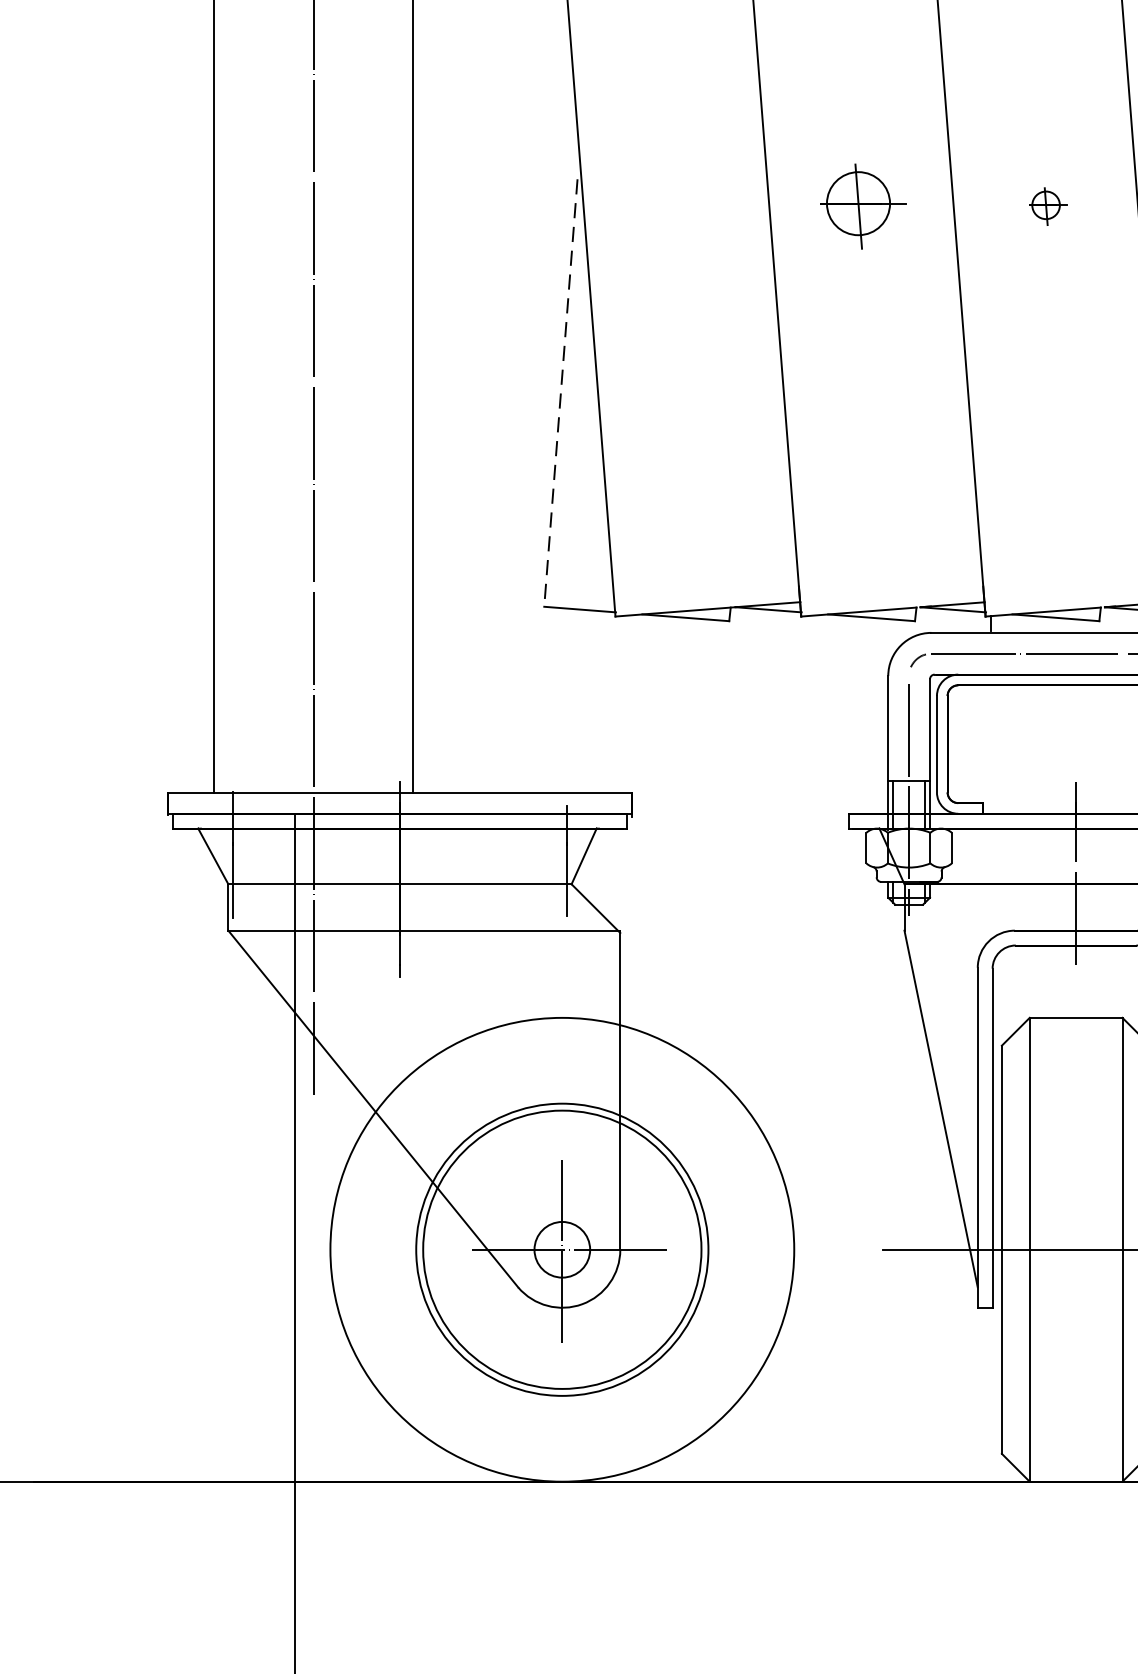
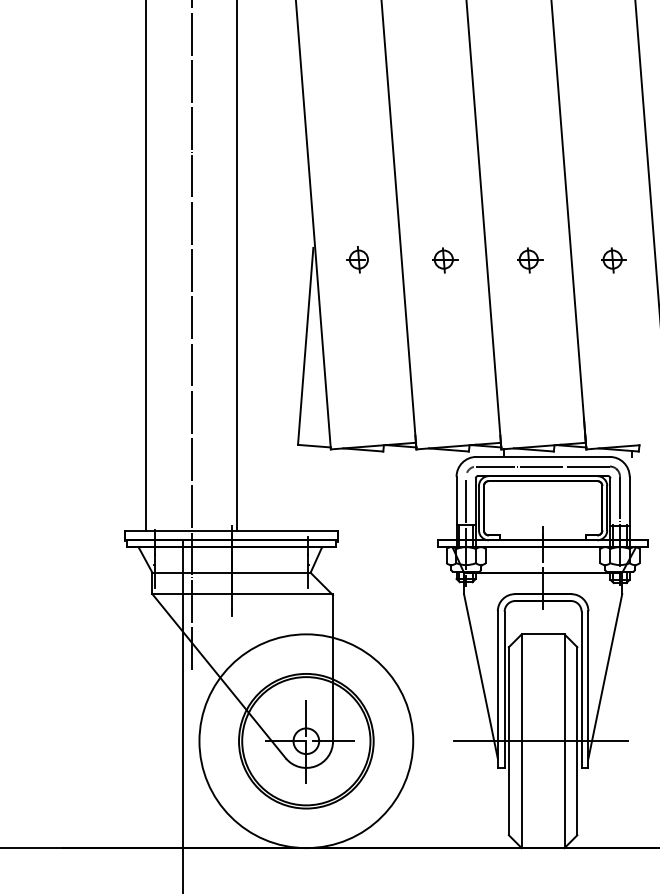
part: (673, 204) -> (357, 259), added
part: (864, 206) -> (445, 260), size x0.62
part: (1048, 206) -> (530, 260), size x1.43
line: (560, 393) -> (305, 346), dashed -> solid

